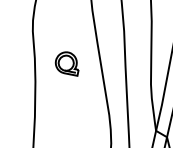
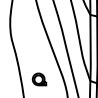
part: (67, 63) -> (39, 79), moved

